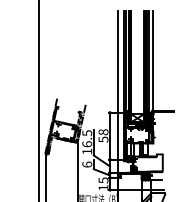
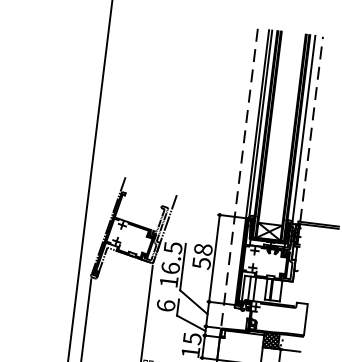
line: (153, 60) -> (311, 128), solid -> dashed
line: (118, 94) -> (239, 183), solid -> dashed

